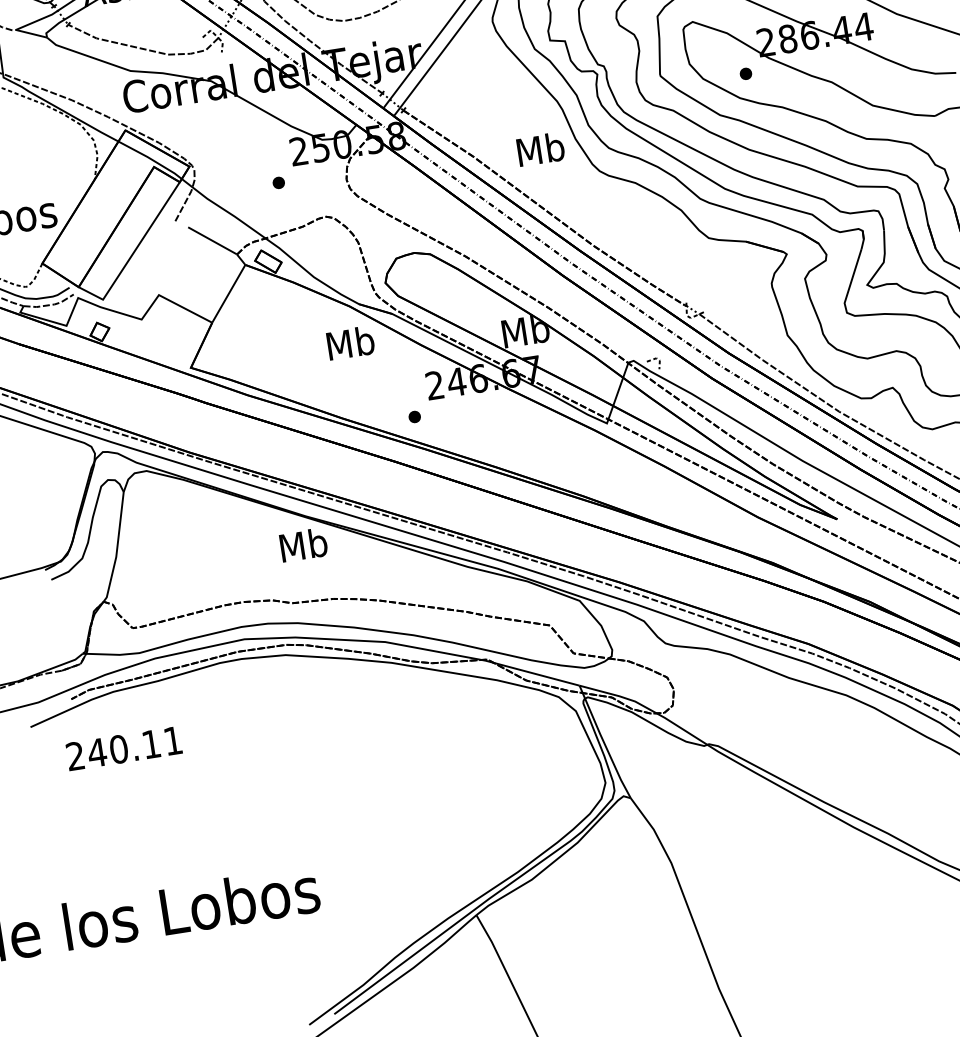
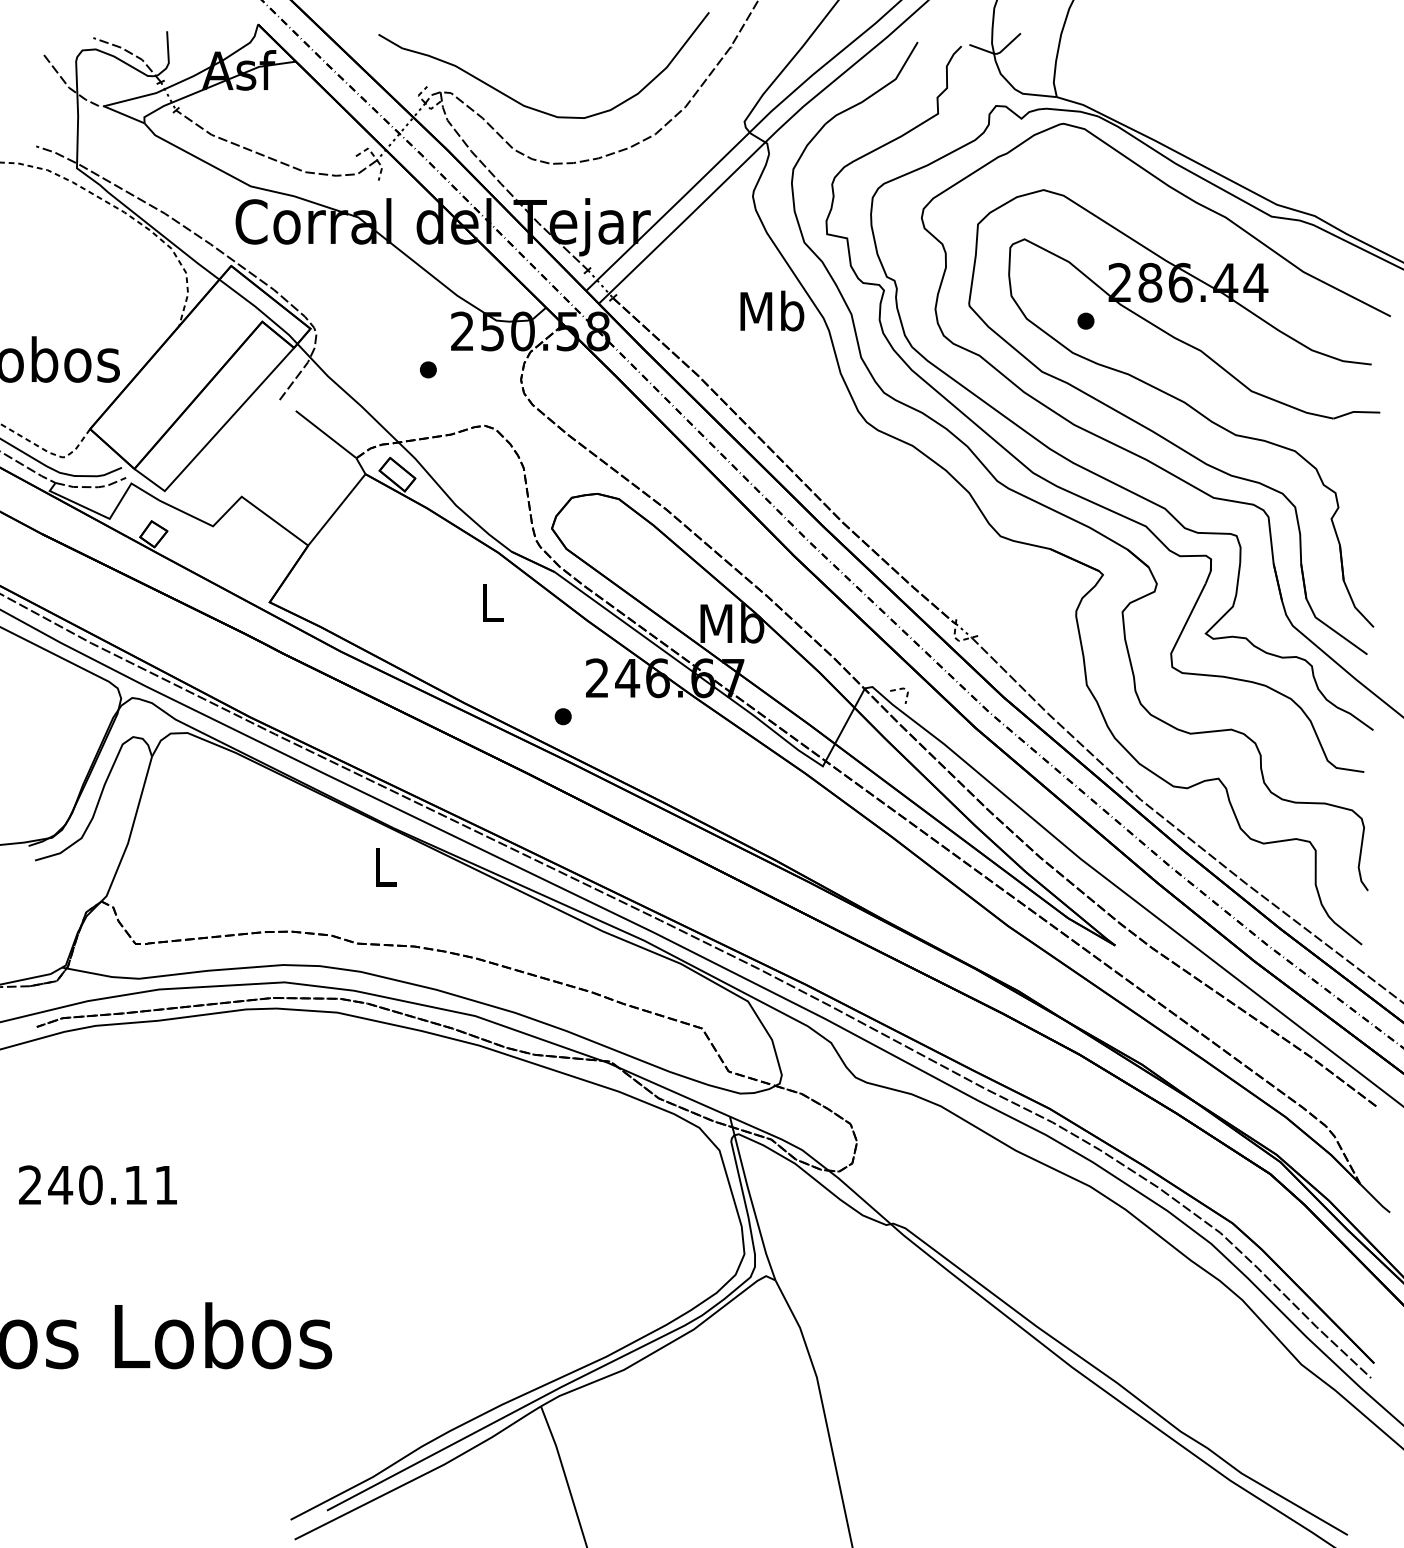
text: (540, 148) -> (772, 310), moved
text: (350, 342) -> (491, 602), Mb -> L
text: (303, 544) -> (385, 866), Mb -> L
text: (123, 748) -> (97, 1185), moved

